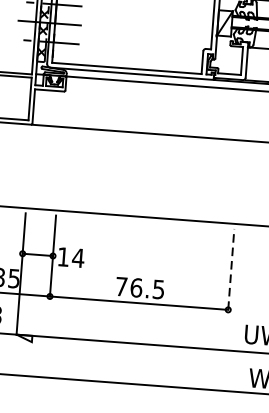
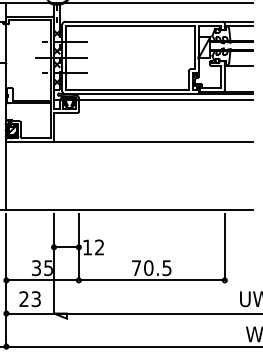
text: (78, 258) -> (99, 247), 14 -> 12
line: (230, 268) -> (224, 246), dashed -> solid
text: (136, 287) -> (148, 267), 76.5 -> 70.5

